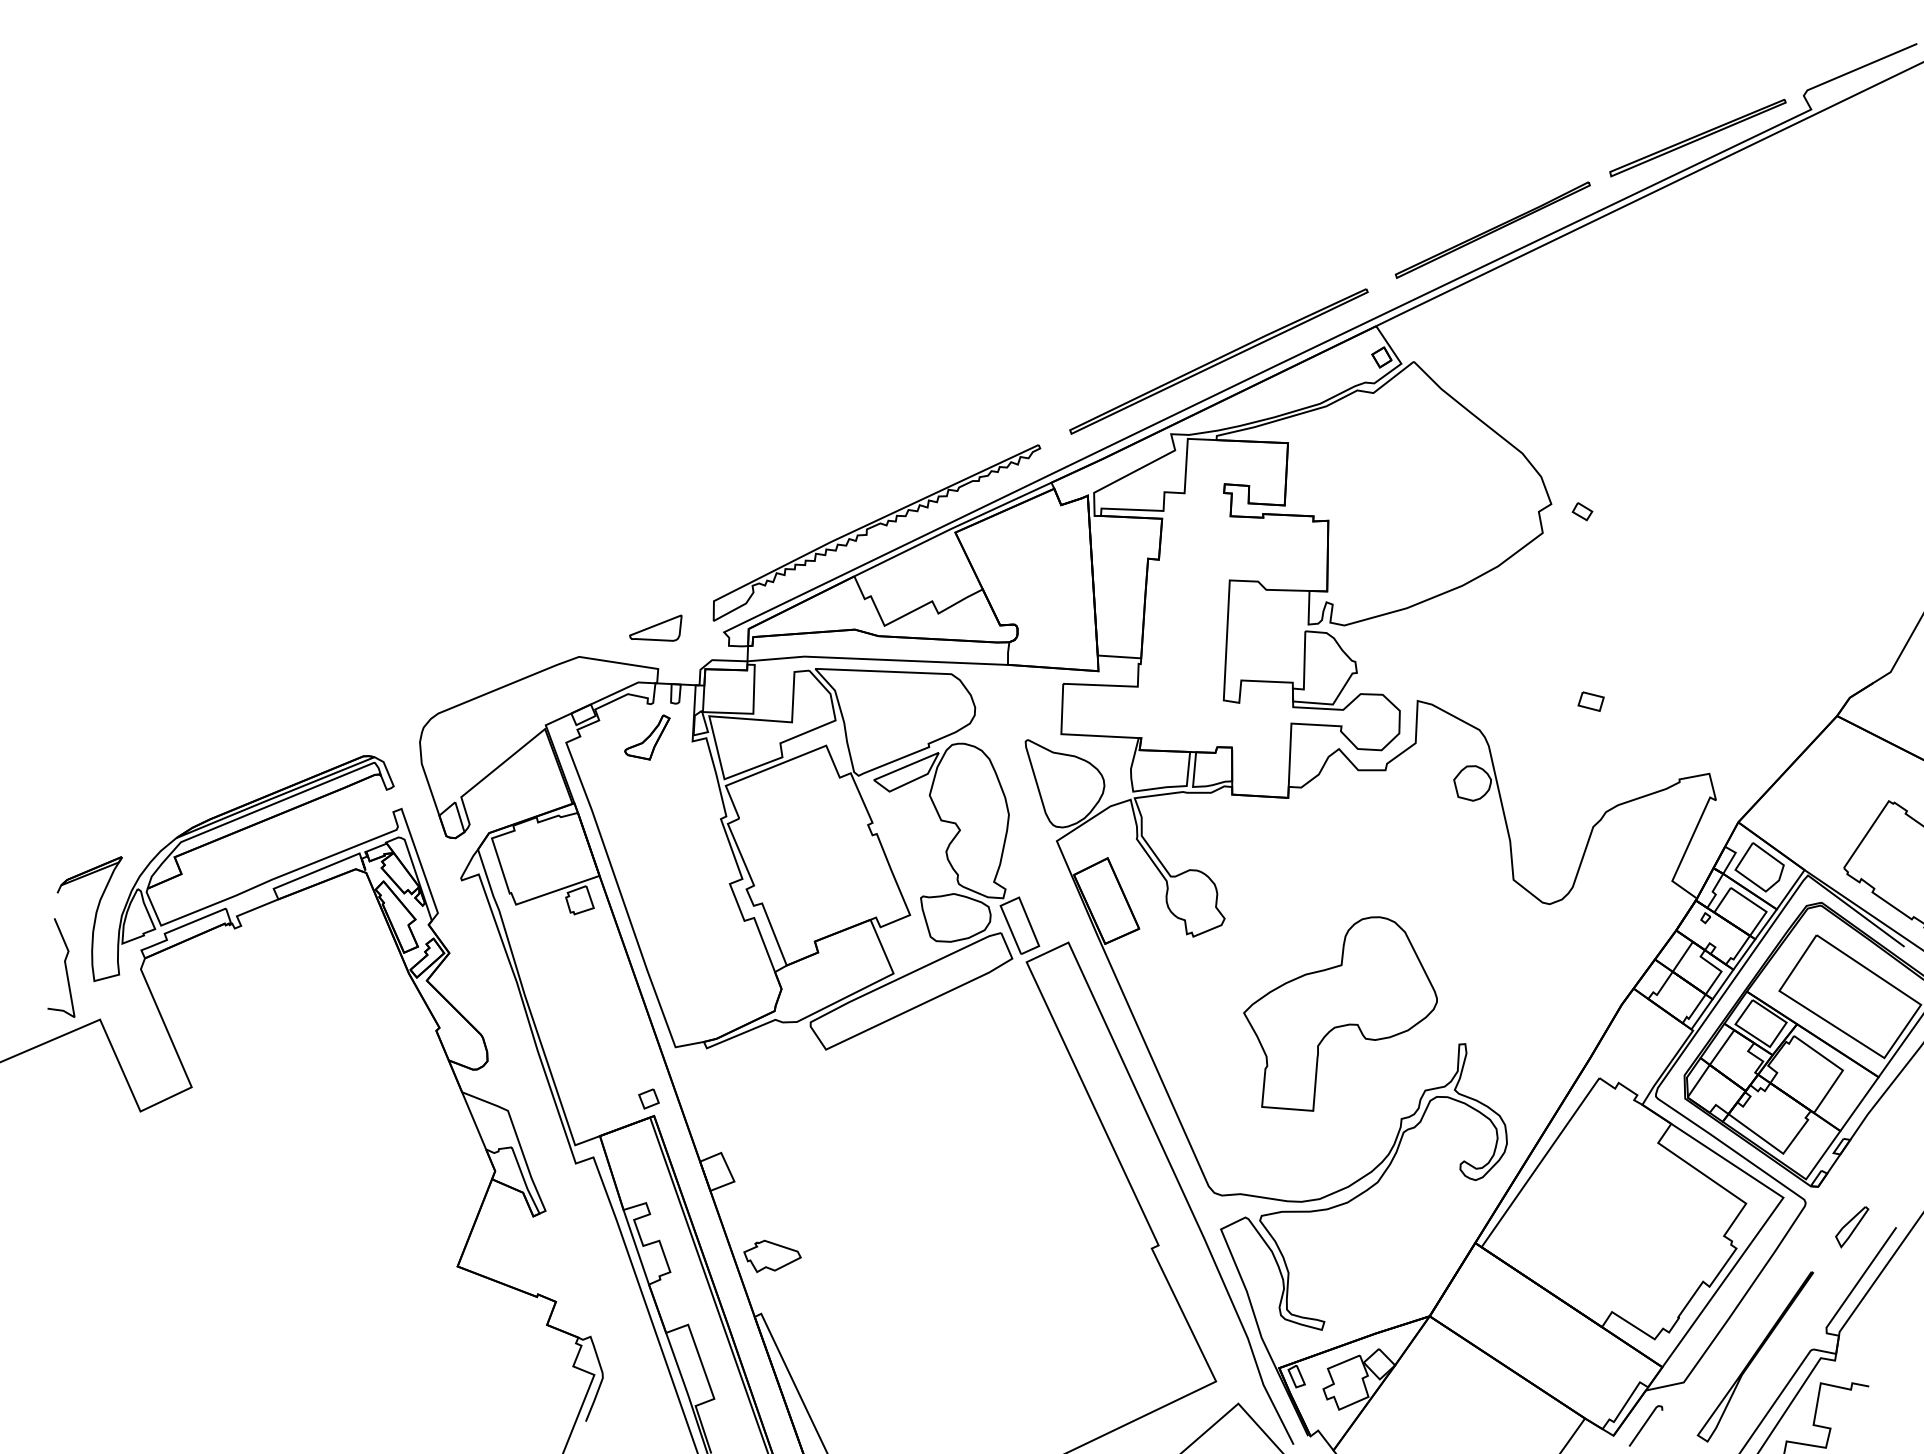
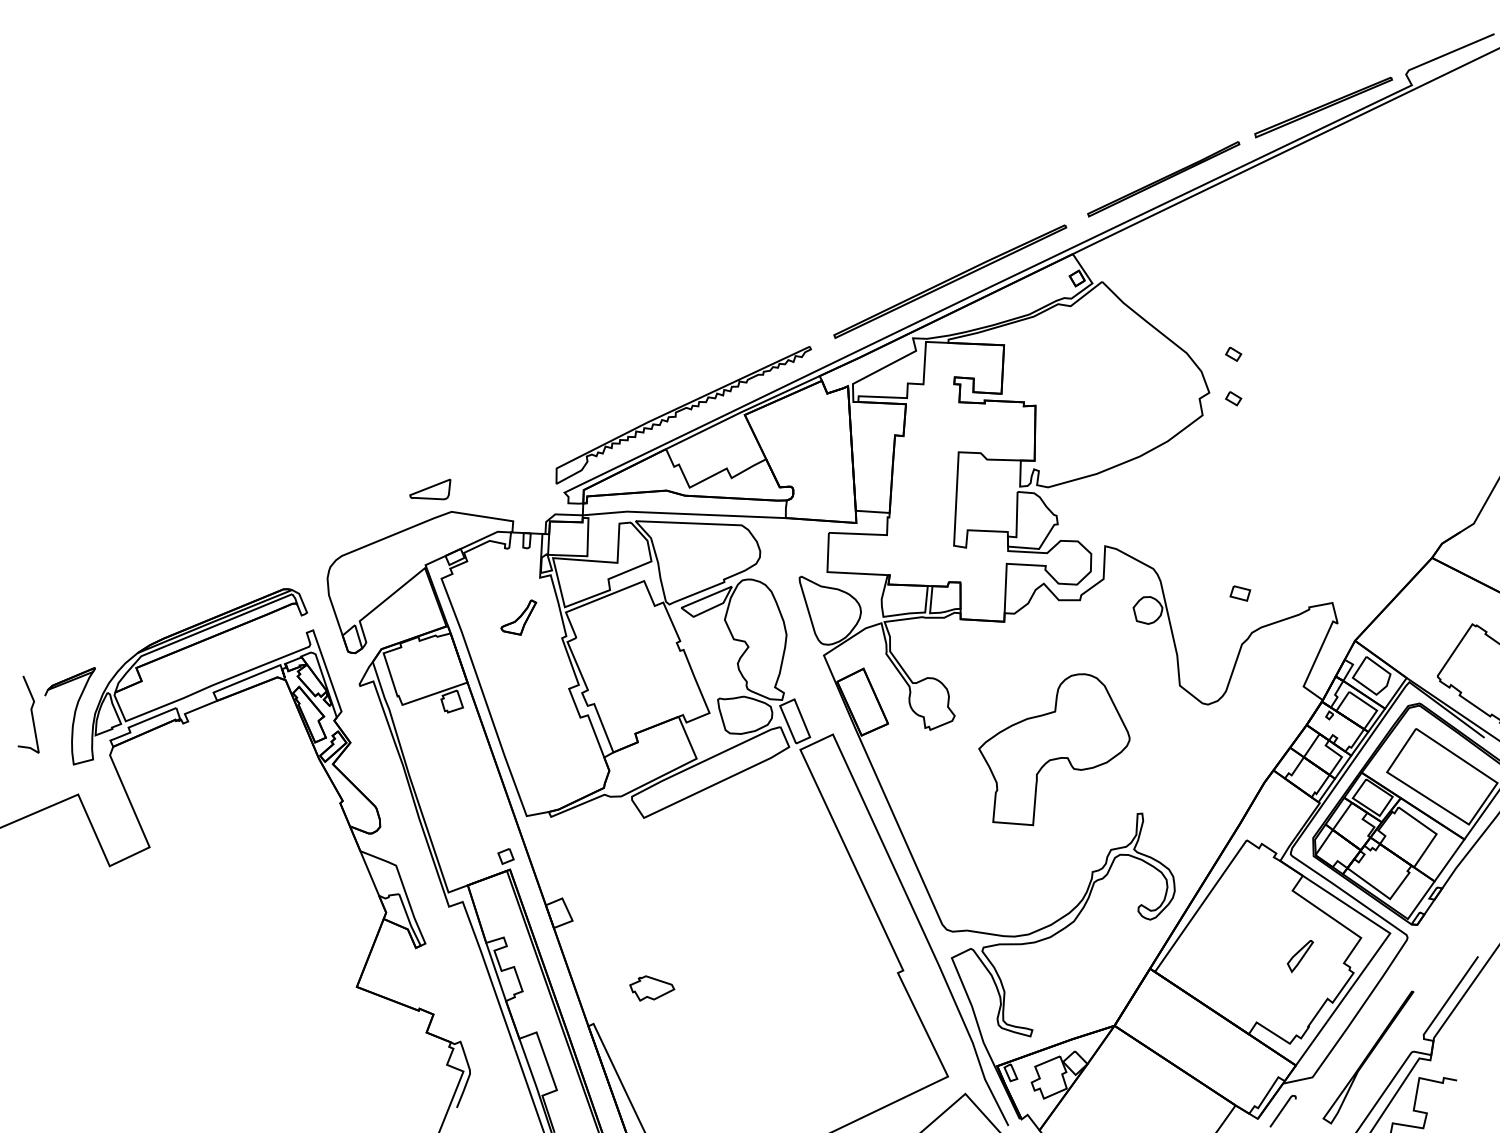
part: (1582, 454) -> (1233, 354), added
part: (655, 627) -> (430, 488), moved
part: (1590, 701) -> (1239, 593), moved
part: (647, 737) -> (518, 617), moved
curve: (64, 965) -> (31, 712), moved
part: (1340, 1013) -> (1054, 749), moved
part: (1852, 1227) -> (1300, 956), moved
part: (772, 1255) -> (652, 987), moved

